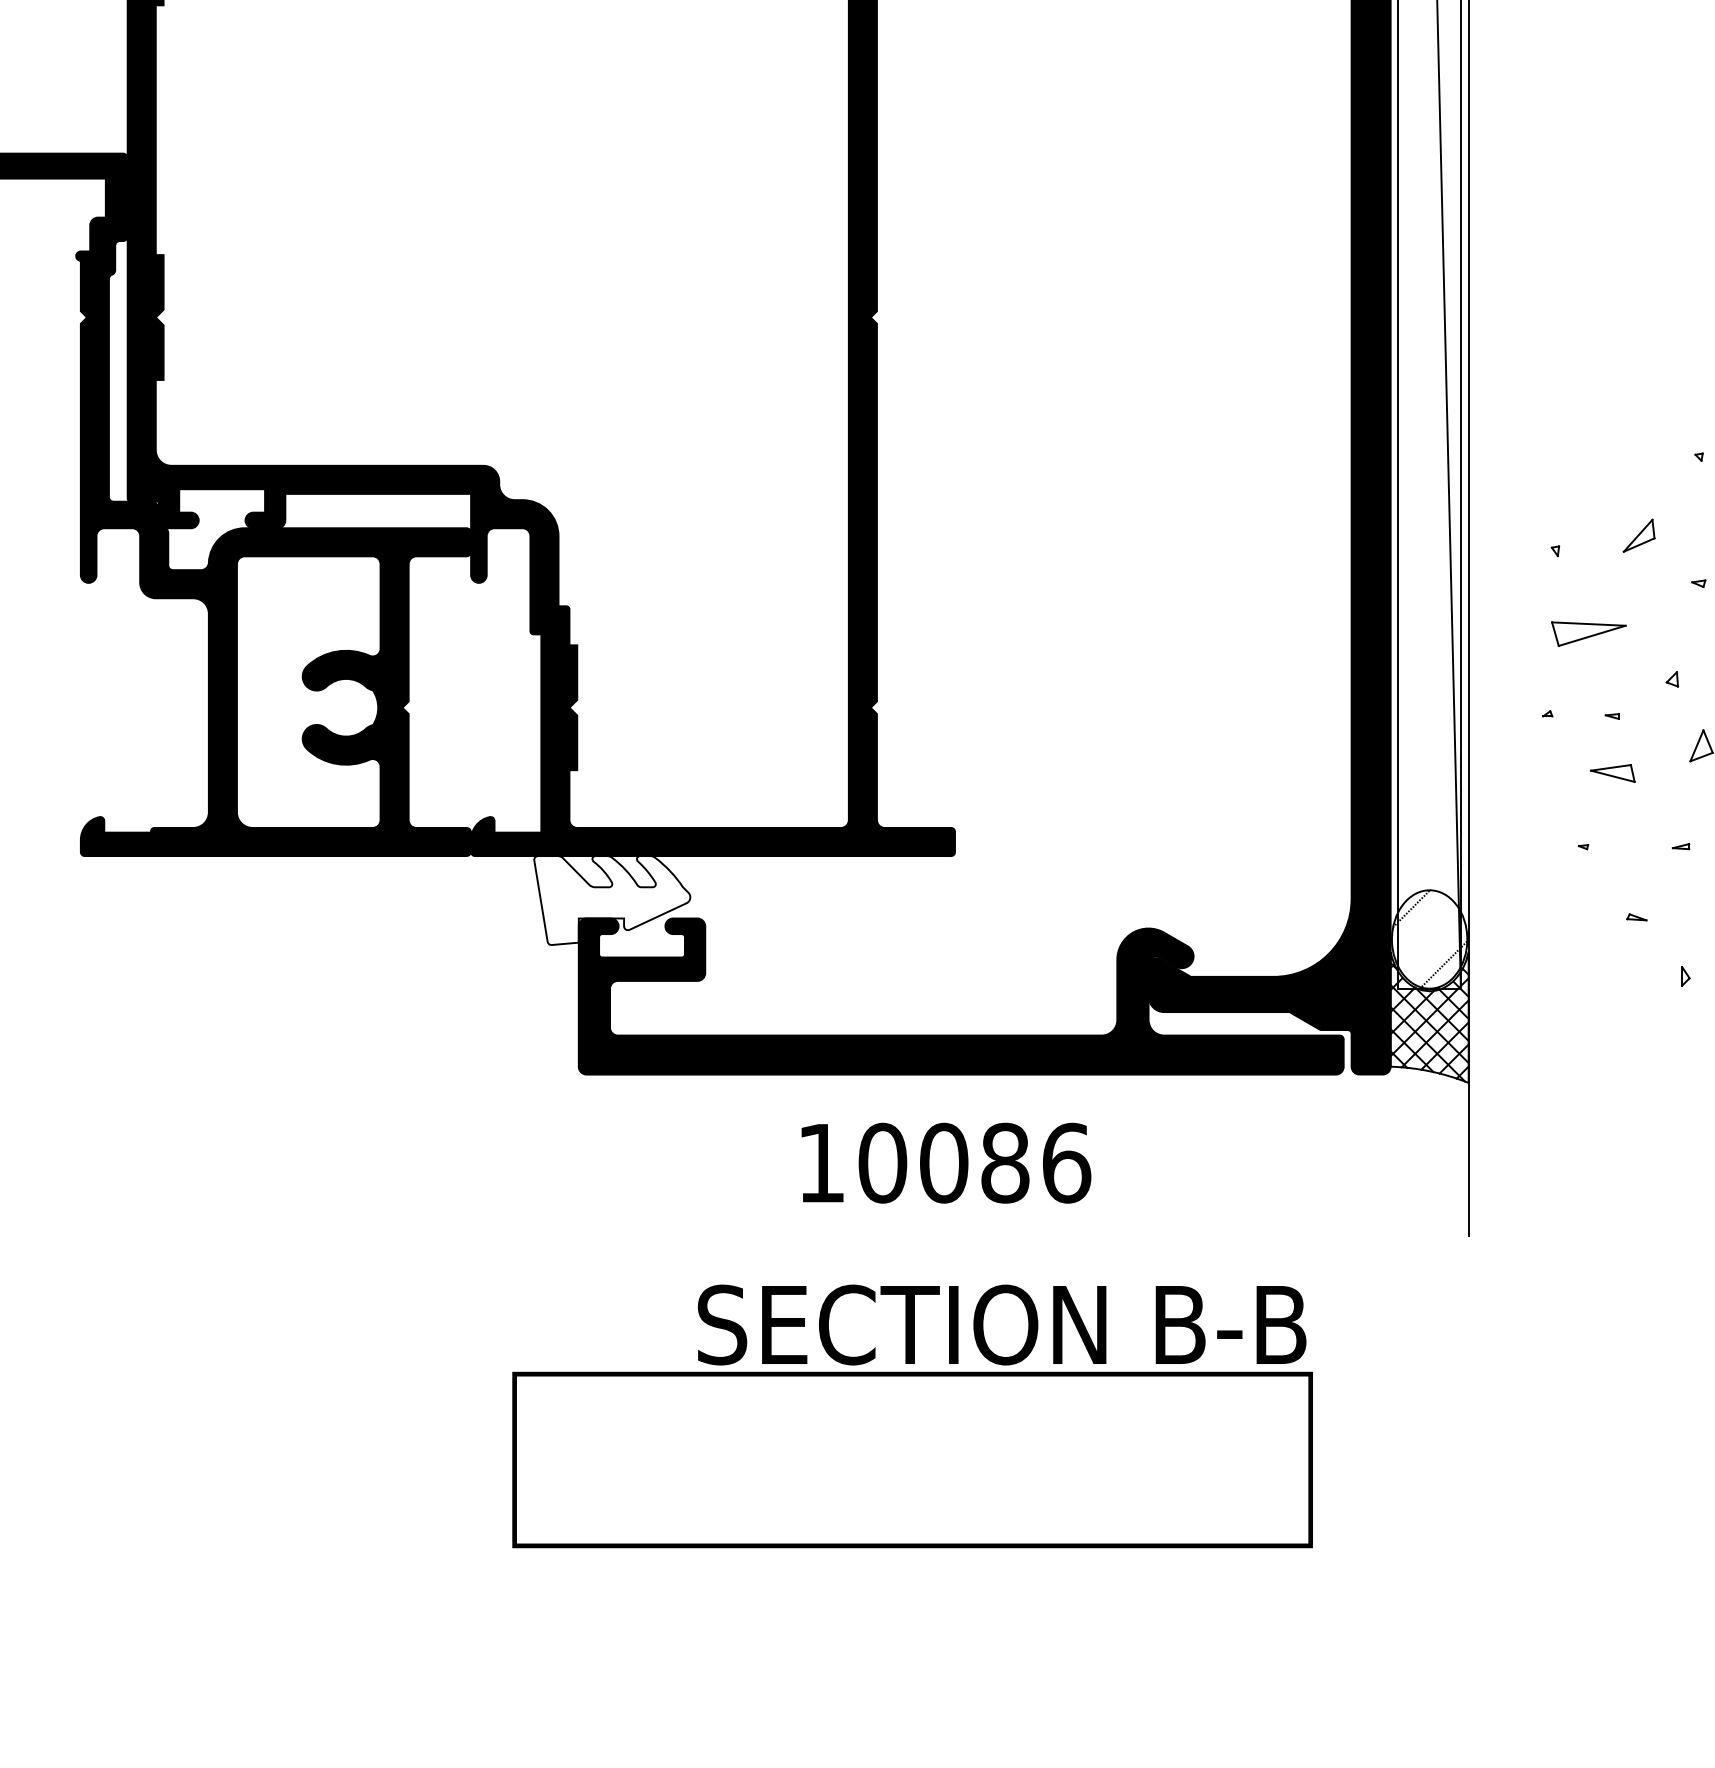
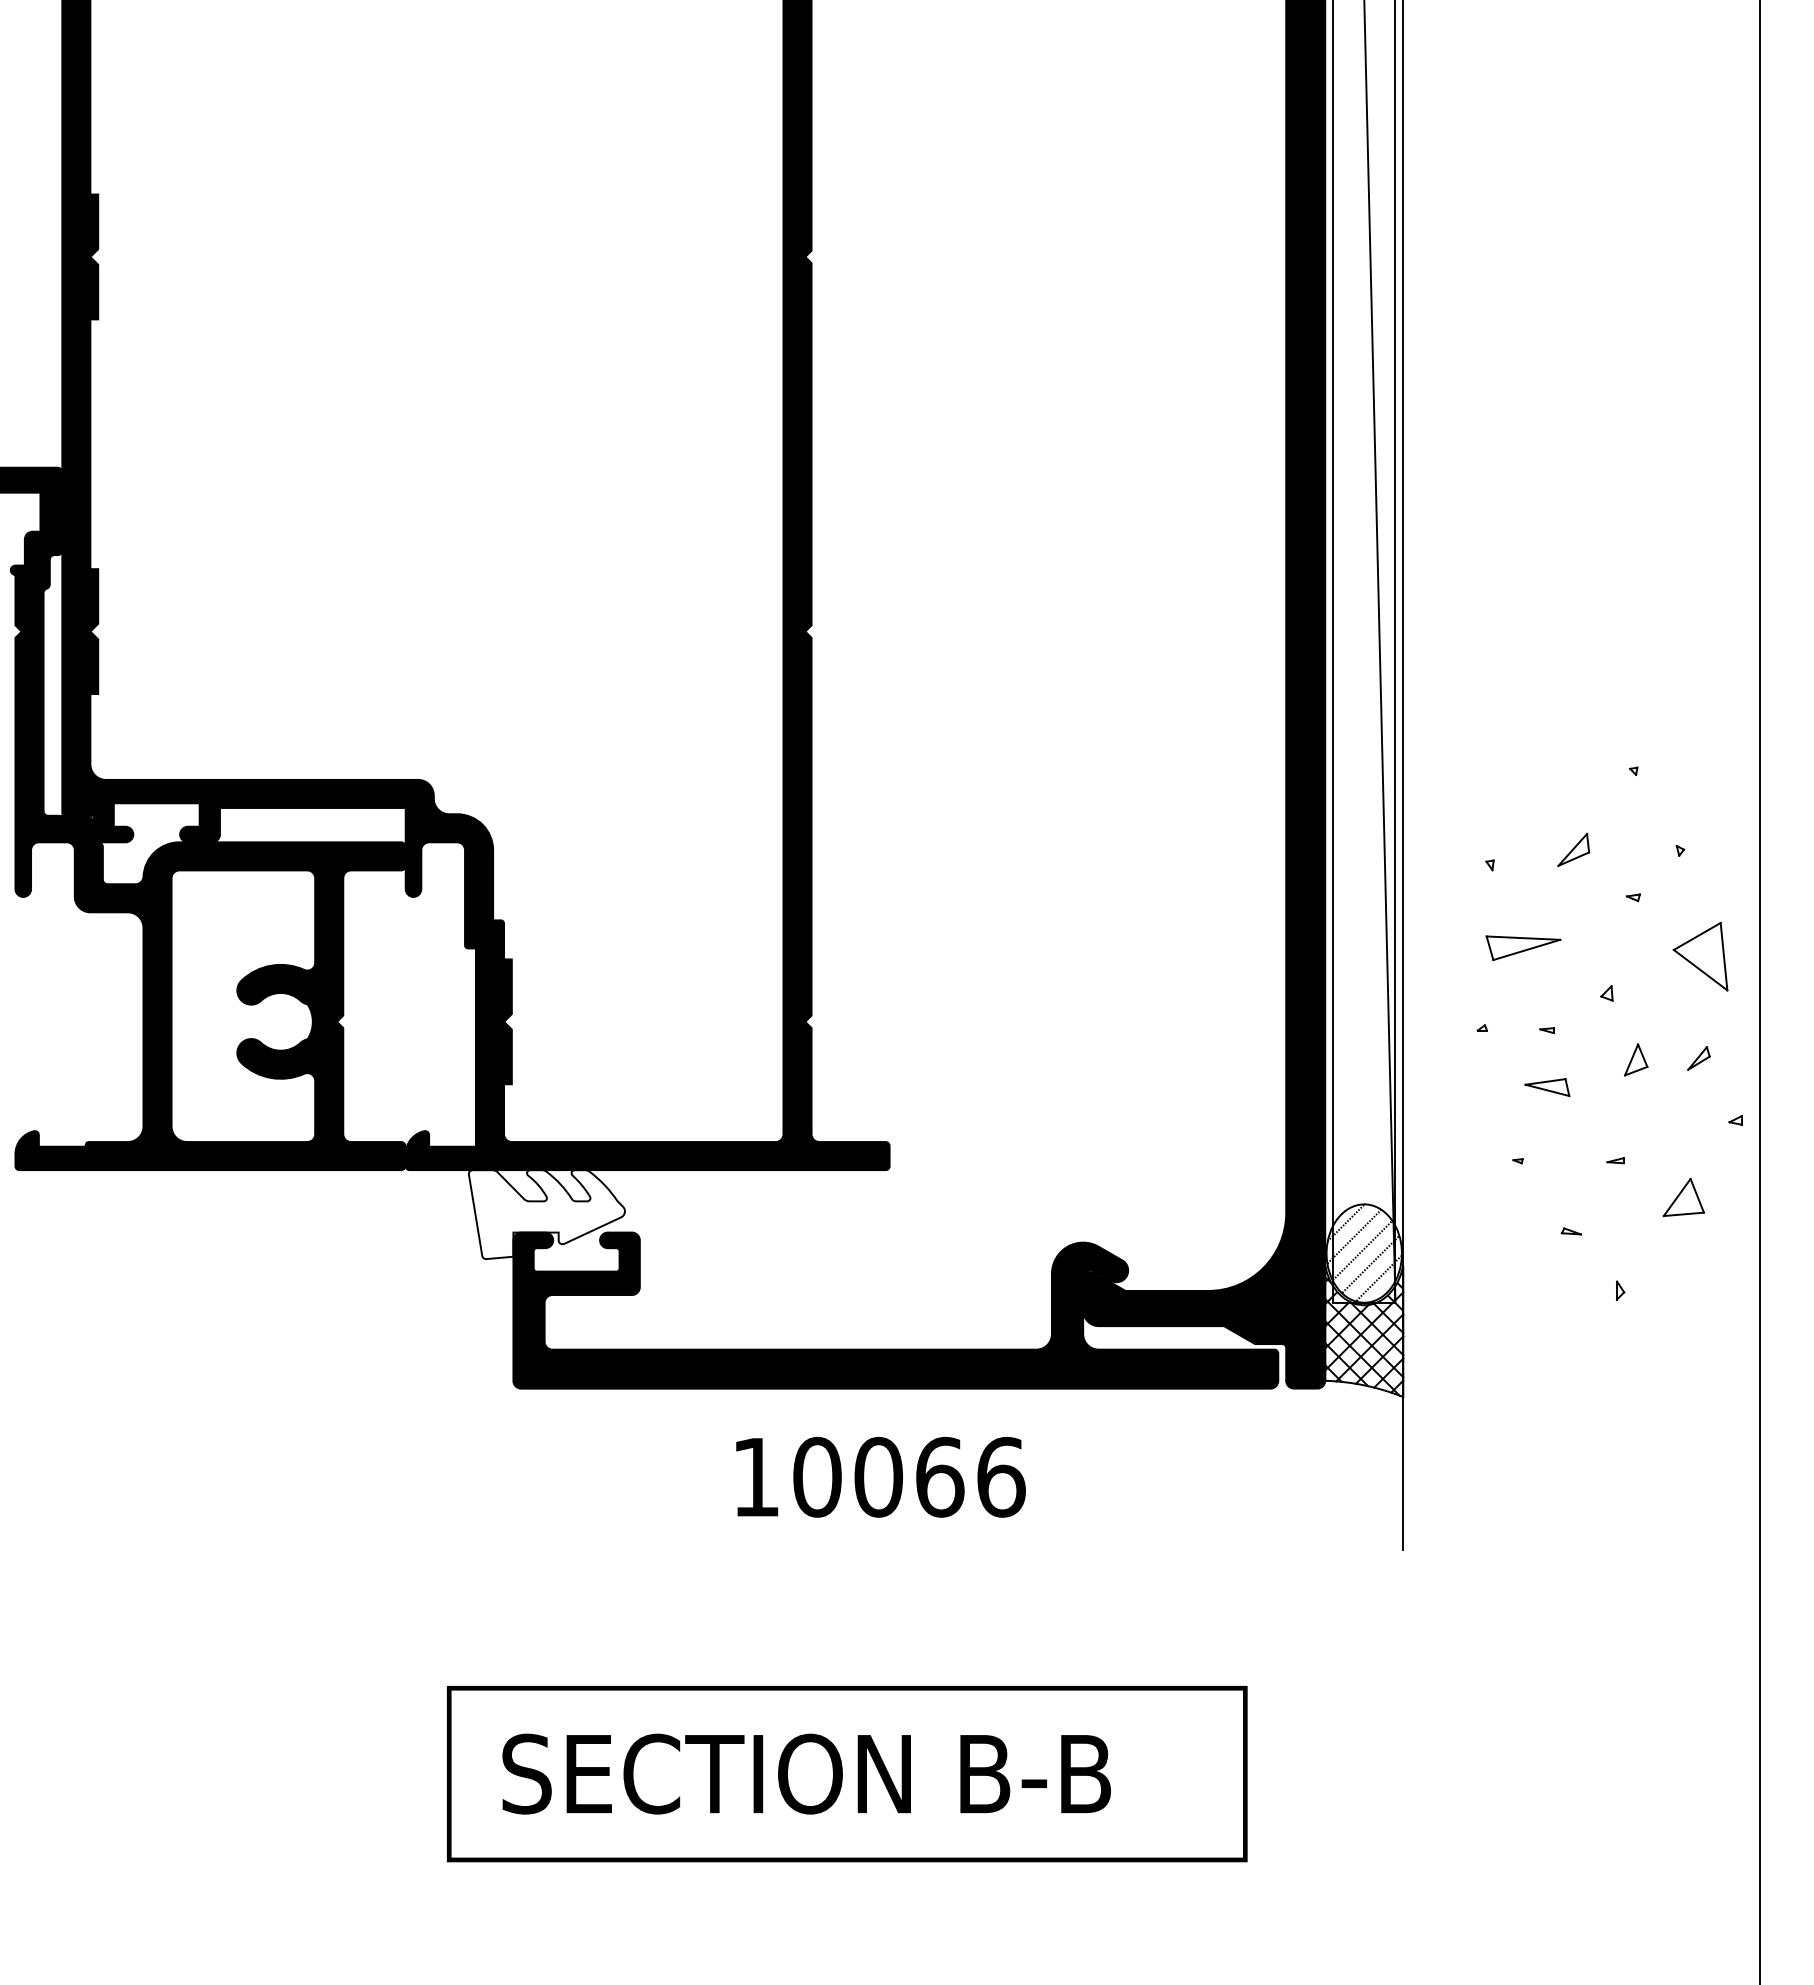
line: (1419, 922) -> (1354, 1236), added
line: (1427, 936) -> (1362, 1250), added
line: (1435, 949) -> (1370, 1263), added
text: (1005, 1162) -> (940, 1476), 10086 -> 10066
text: (1001, 1324) -> (806, 1773), moved

